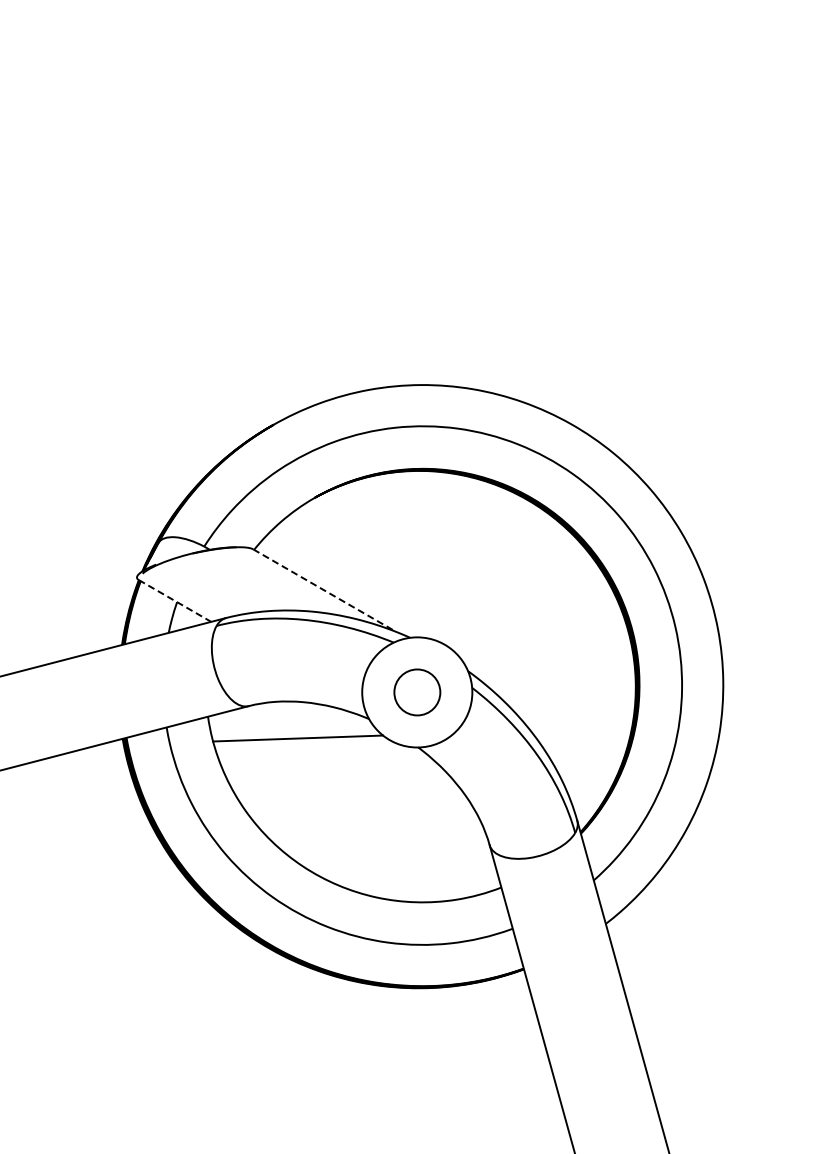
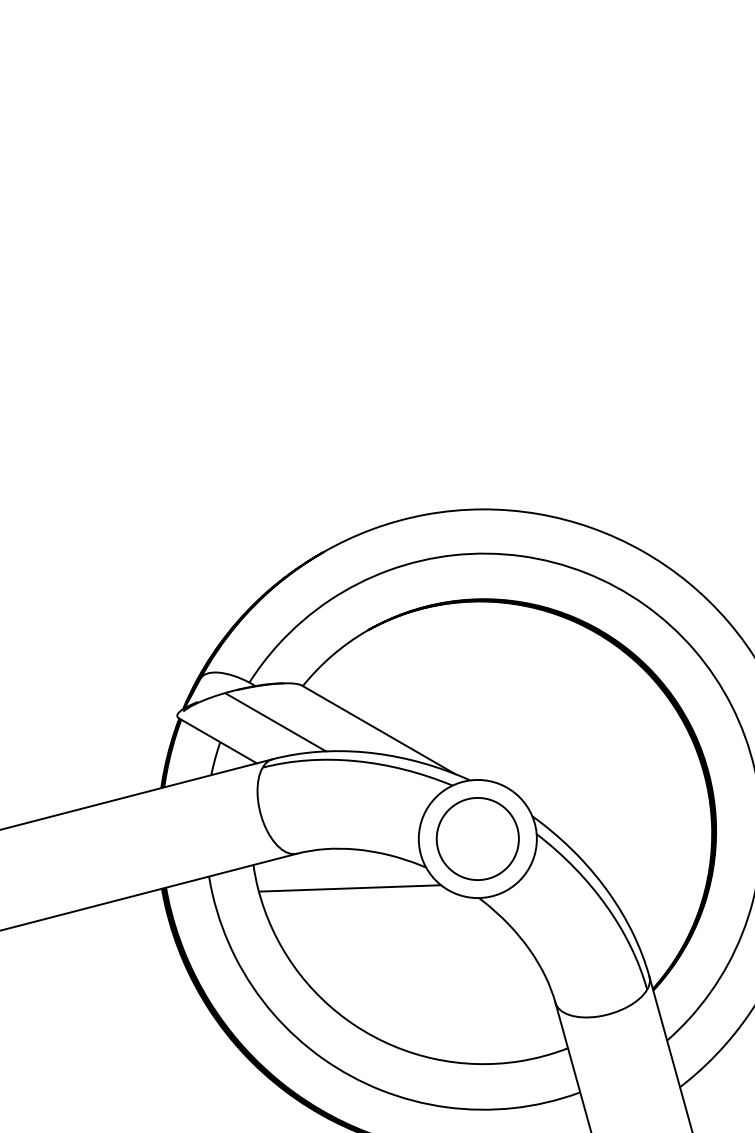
line: (228, 583) -> (275, 722), added
line: (324, 590) -> (378, 729), dashed -> solid
line: (175, 600) -> (218, 740), dashed -> solid
circle: (417, 692) -> (478, 839), size x1.67

